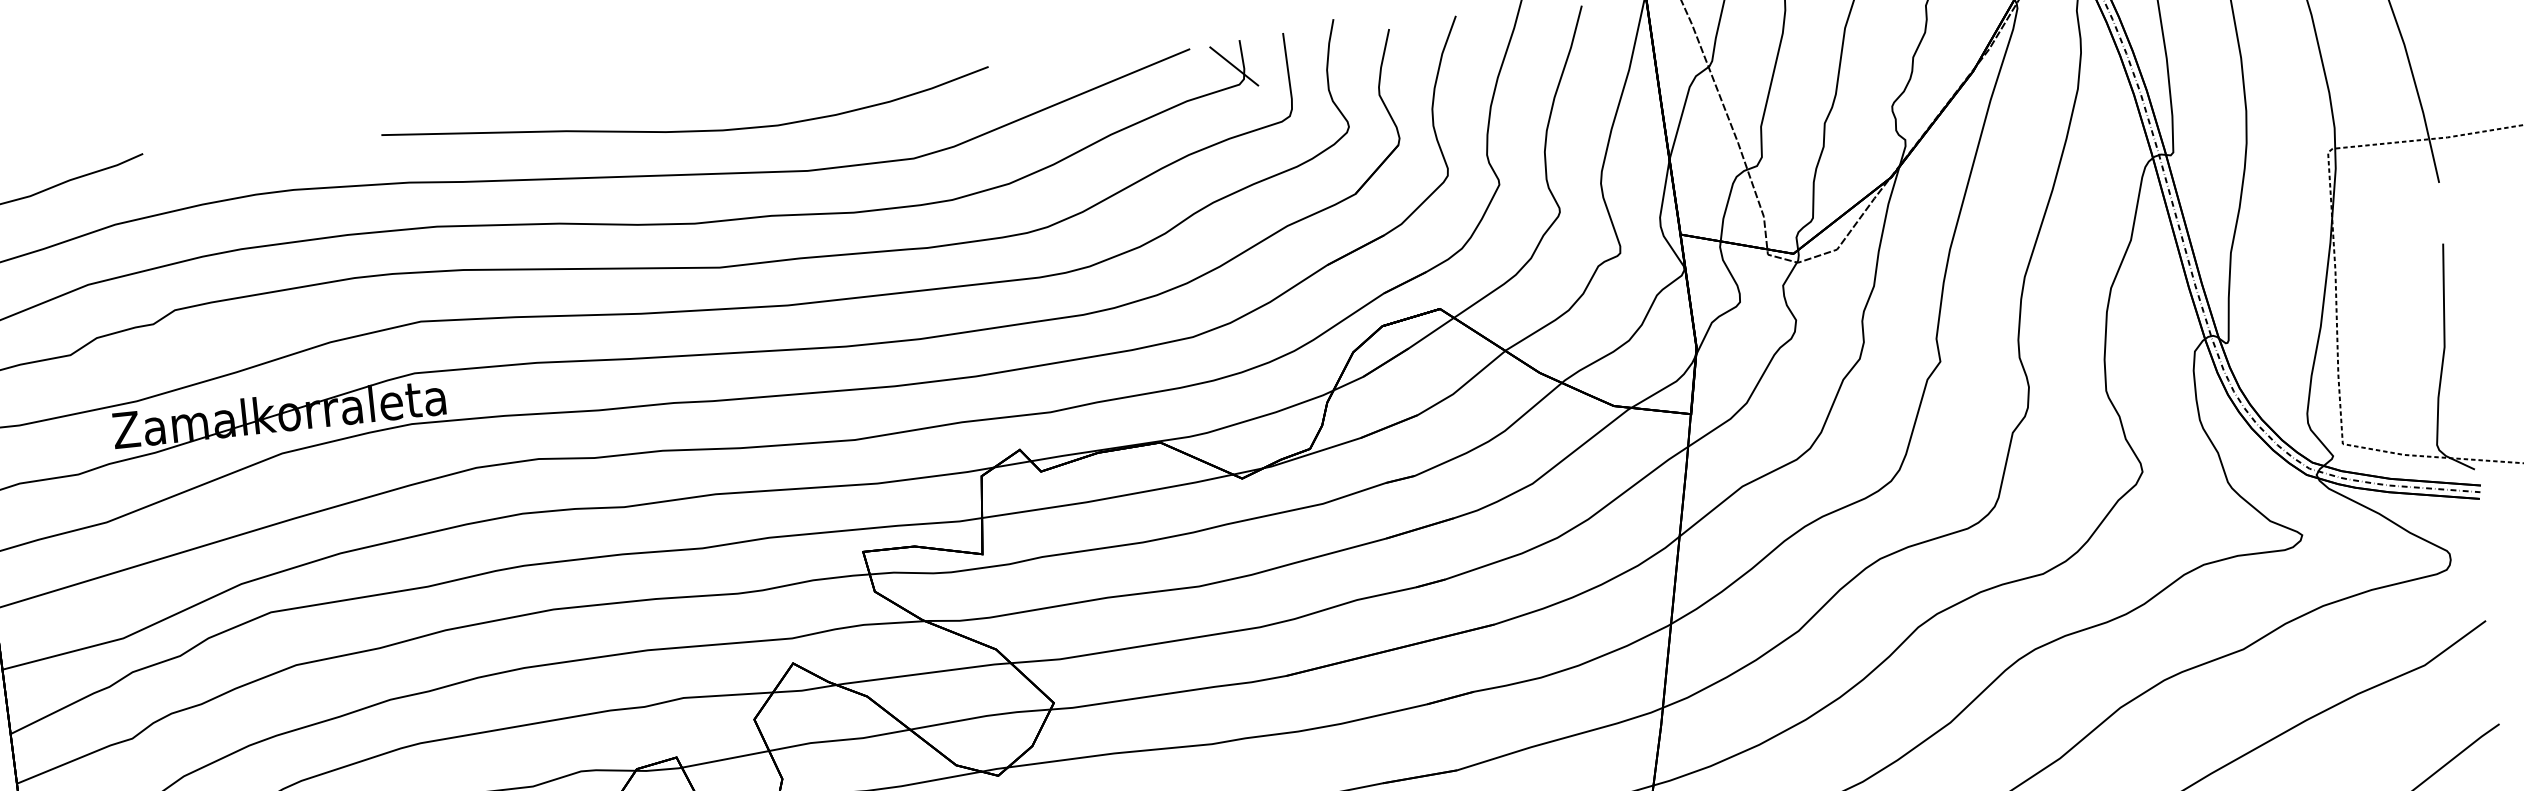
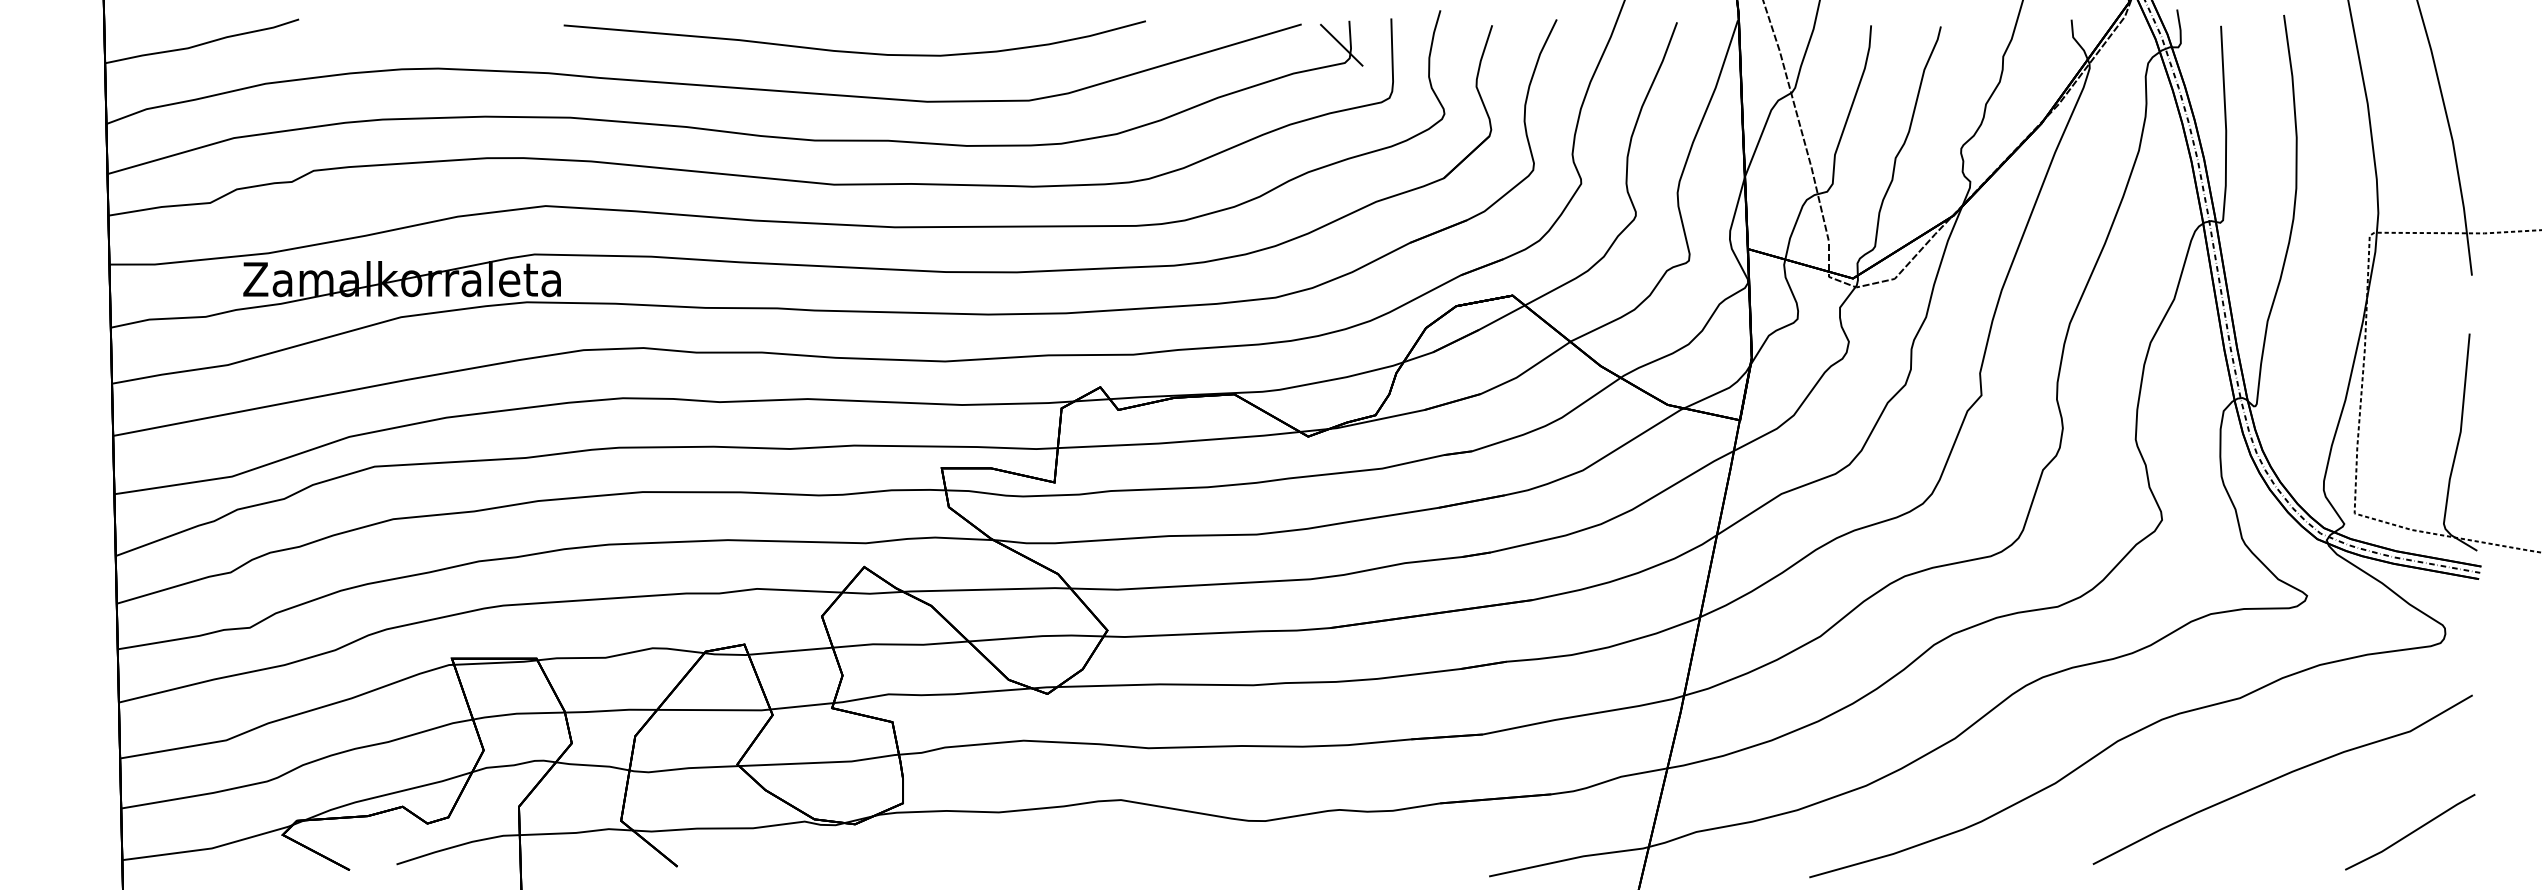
curve: (687, 130) -> (854, 51), moved

